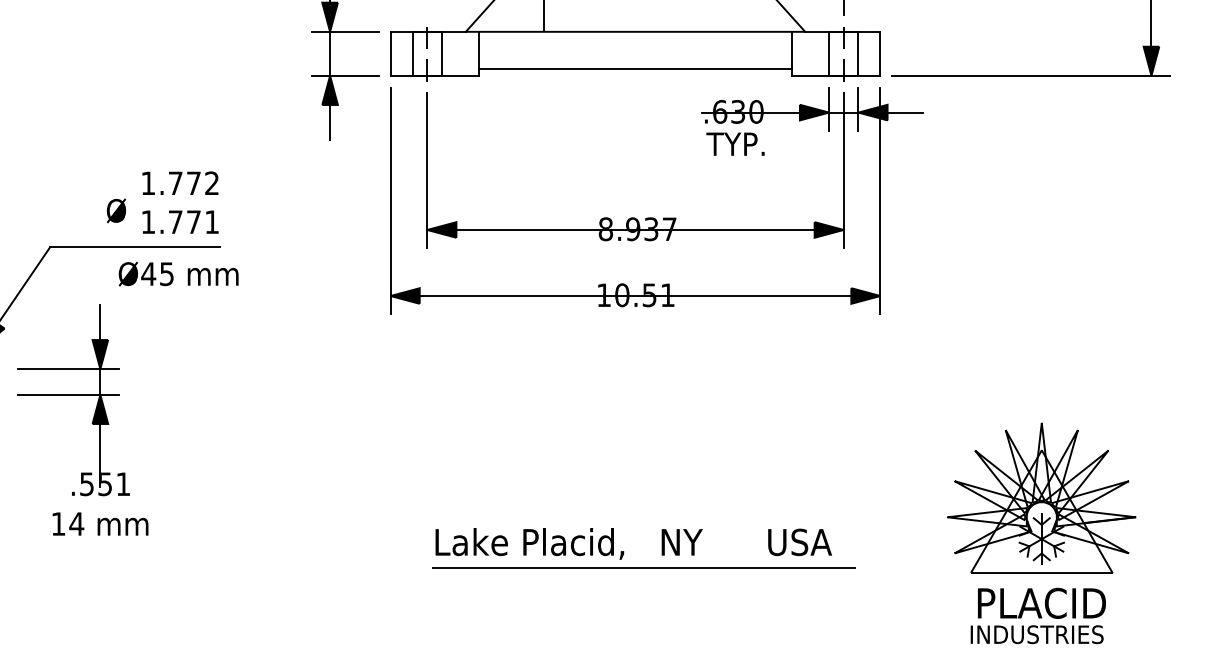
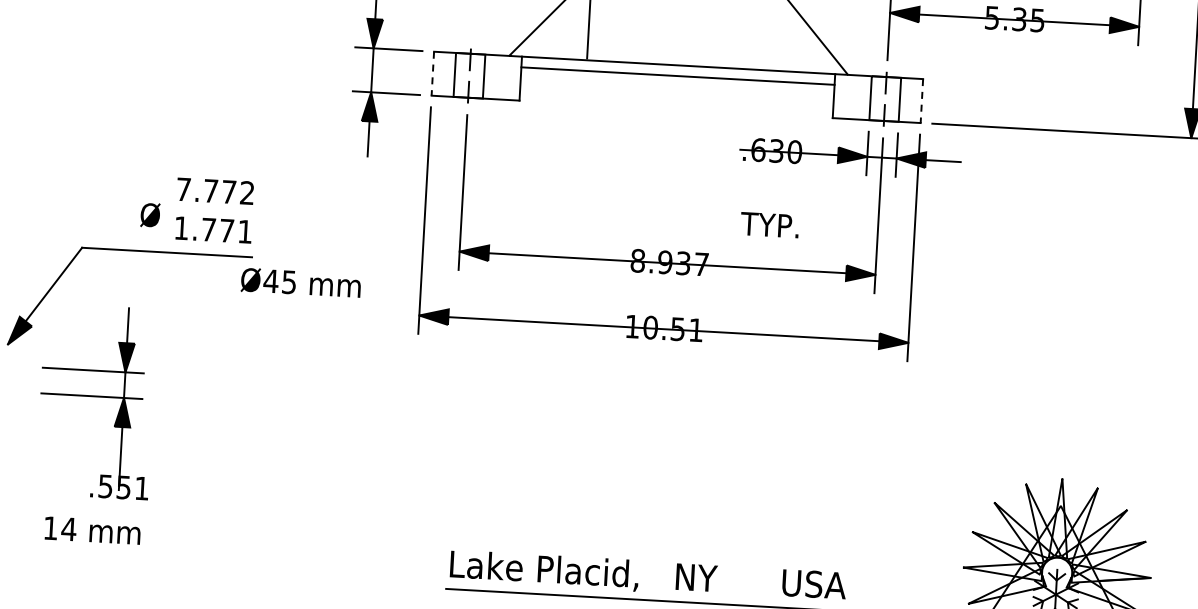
line: (390, 54) -> (432, 74), solid -> dashed
line: (880, 54) -> (921, 101), solid -> dashed
line: (635, 68) -> (677, 76), moved
text: (735, 143) -> (769, 224), moved
text: (148, 182) -> (183, 188), 1.772 -> 7.772
text: (178, 273) -> (300, 282), moved
text: (100, 523) -> (92, 530), moved

